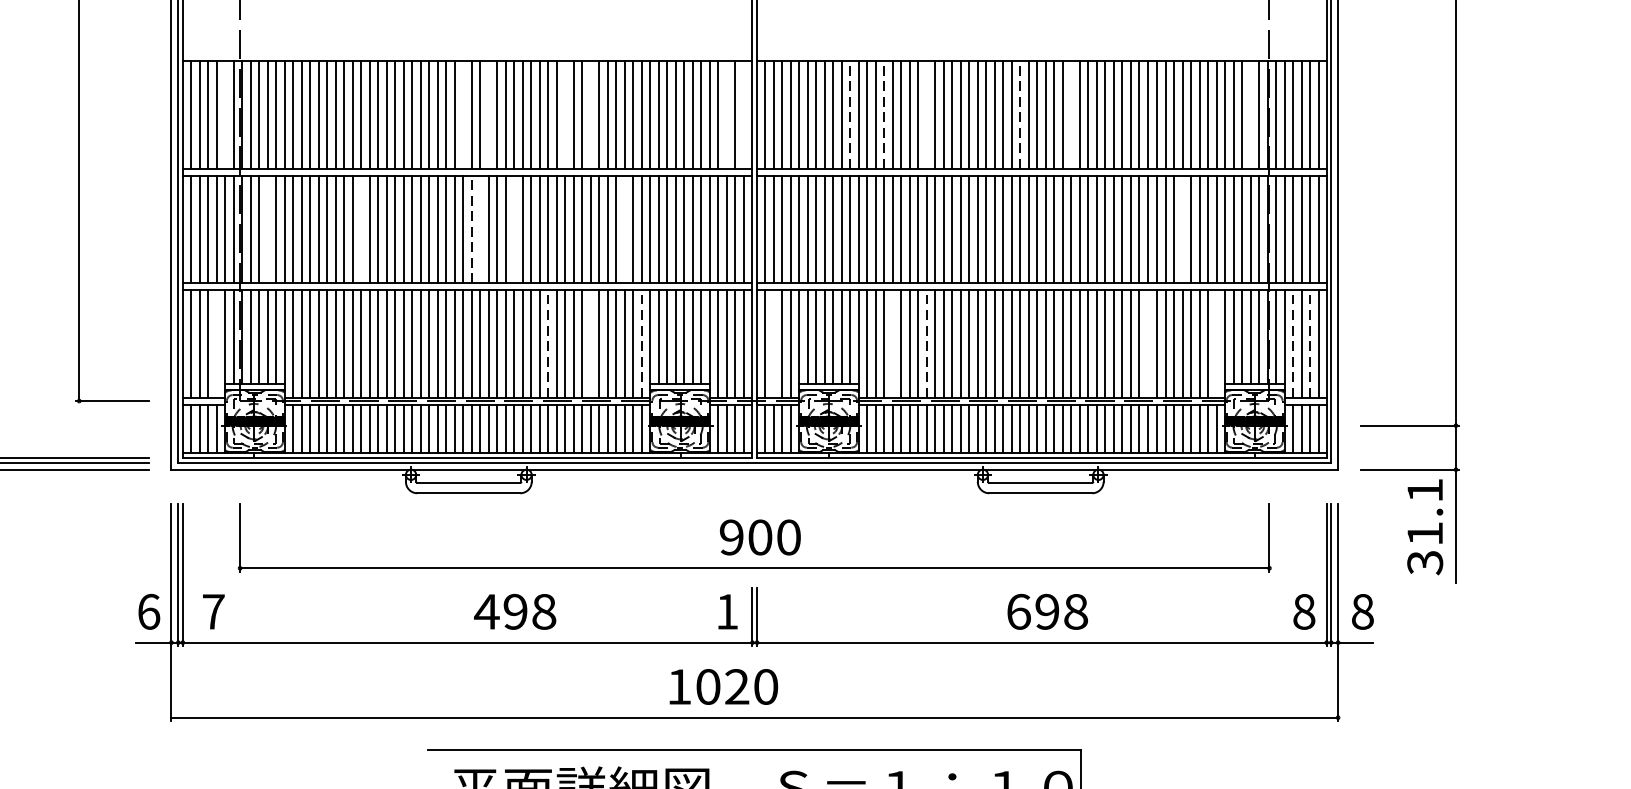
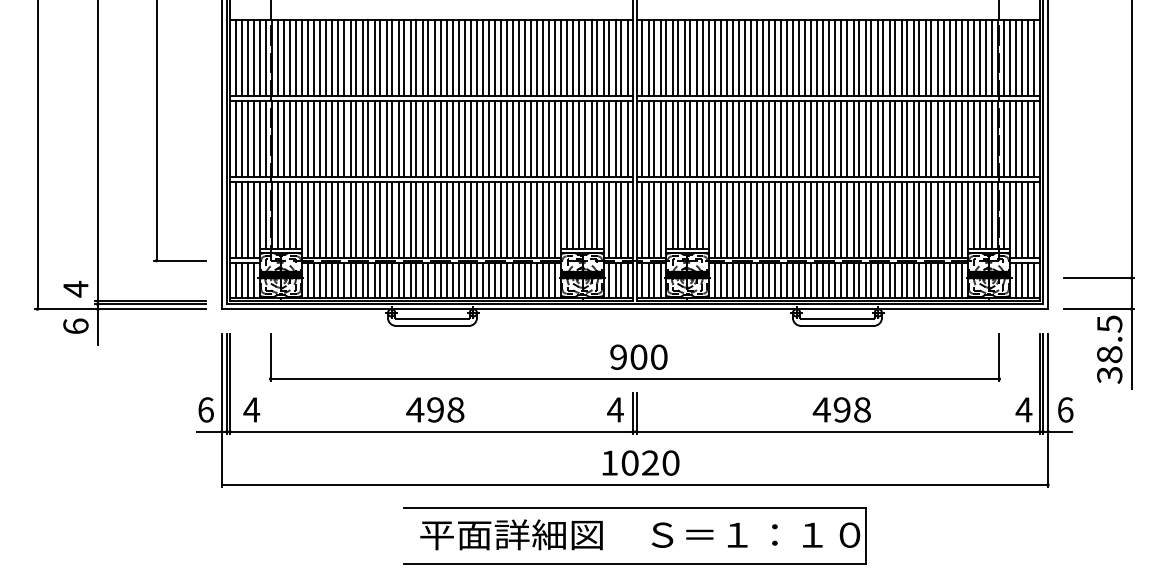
line: (850, 114) -> (702, 57), dashed -> solid
line: (884, 114) -> (726, 57), dashed -> solid
line: (1021, 114) -> (823, 57), dashed -> solid
line: (224, 115) -> (259, 58), added
line: (463, 115) -> (428, 58), added
line: (488, 115) -> (446, 58), added
line: (564, 115) -> (500, 58), added
line: (591, 115) -> (519, 58), added
line: (727, 115) -> (615, 58), added
line: (744, 115) -> (627, 58), added
line: (927, 115) -> (757, 58), added
line: (1071, 115) -> (859, 58), added
line: (1251, 115) -> (986, 58), added
line: (471, 228) -> (434, 138), dashed -> solid
line: (268, 229) -> (290, 139), added
line: (361, 229) -> (356, 139), added
line: (480, 229) -> (440, 139), added
line: (514, 229) -> (464, 139), added
line: (625, 229) -> (543, 139), added
line: (1182, 229) -> (937, 139), added
line: (547, 342) -> (488, 219), dashed -> solid
line: (642, 342) -> (555, 219), dashed -> solid
line: (927, 342) -> (757, 219), dashed -> solid
line: (1292, 342) -> (1015, 219), dashed -> solid
line: (1309, 342) -> (1027, 219), dashed -> solid
line: (217, 344) -> (254, 220), added
line: (591, 344) -> (519, 220), added
line: (773, 344) -> (648, 220), added
line: (893, 344) -> (733, 220), added
line: (1148, 344) -> (913, 220), added
line: (1215, 344) -> (961, 220), added
text: (1424, 512) -> (1109, 339), 31.1 -> 38.5
text: (213, 611) -> (251, 409), 7 -> 4
text: (515, 611) -> (435, 409), moved
text: (727, 611) -> (615, 409), 1 -> 4
text: (1018, 611) -> (821, 409), 698 -> 498
text: (1303, 611) -> (1023, 409), 8 -> 4
text: (1362, 611) -> (1065, 409), 8 -> 6
text: (723, 686) -> (640, 462), moved

